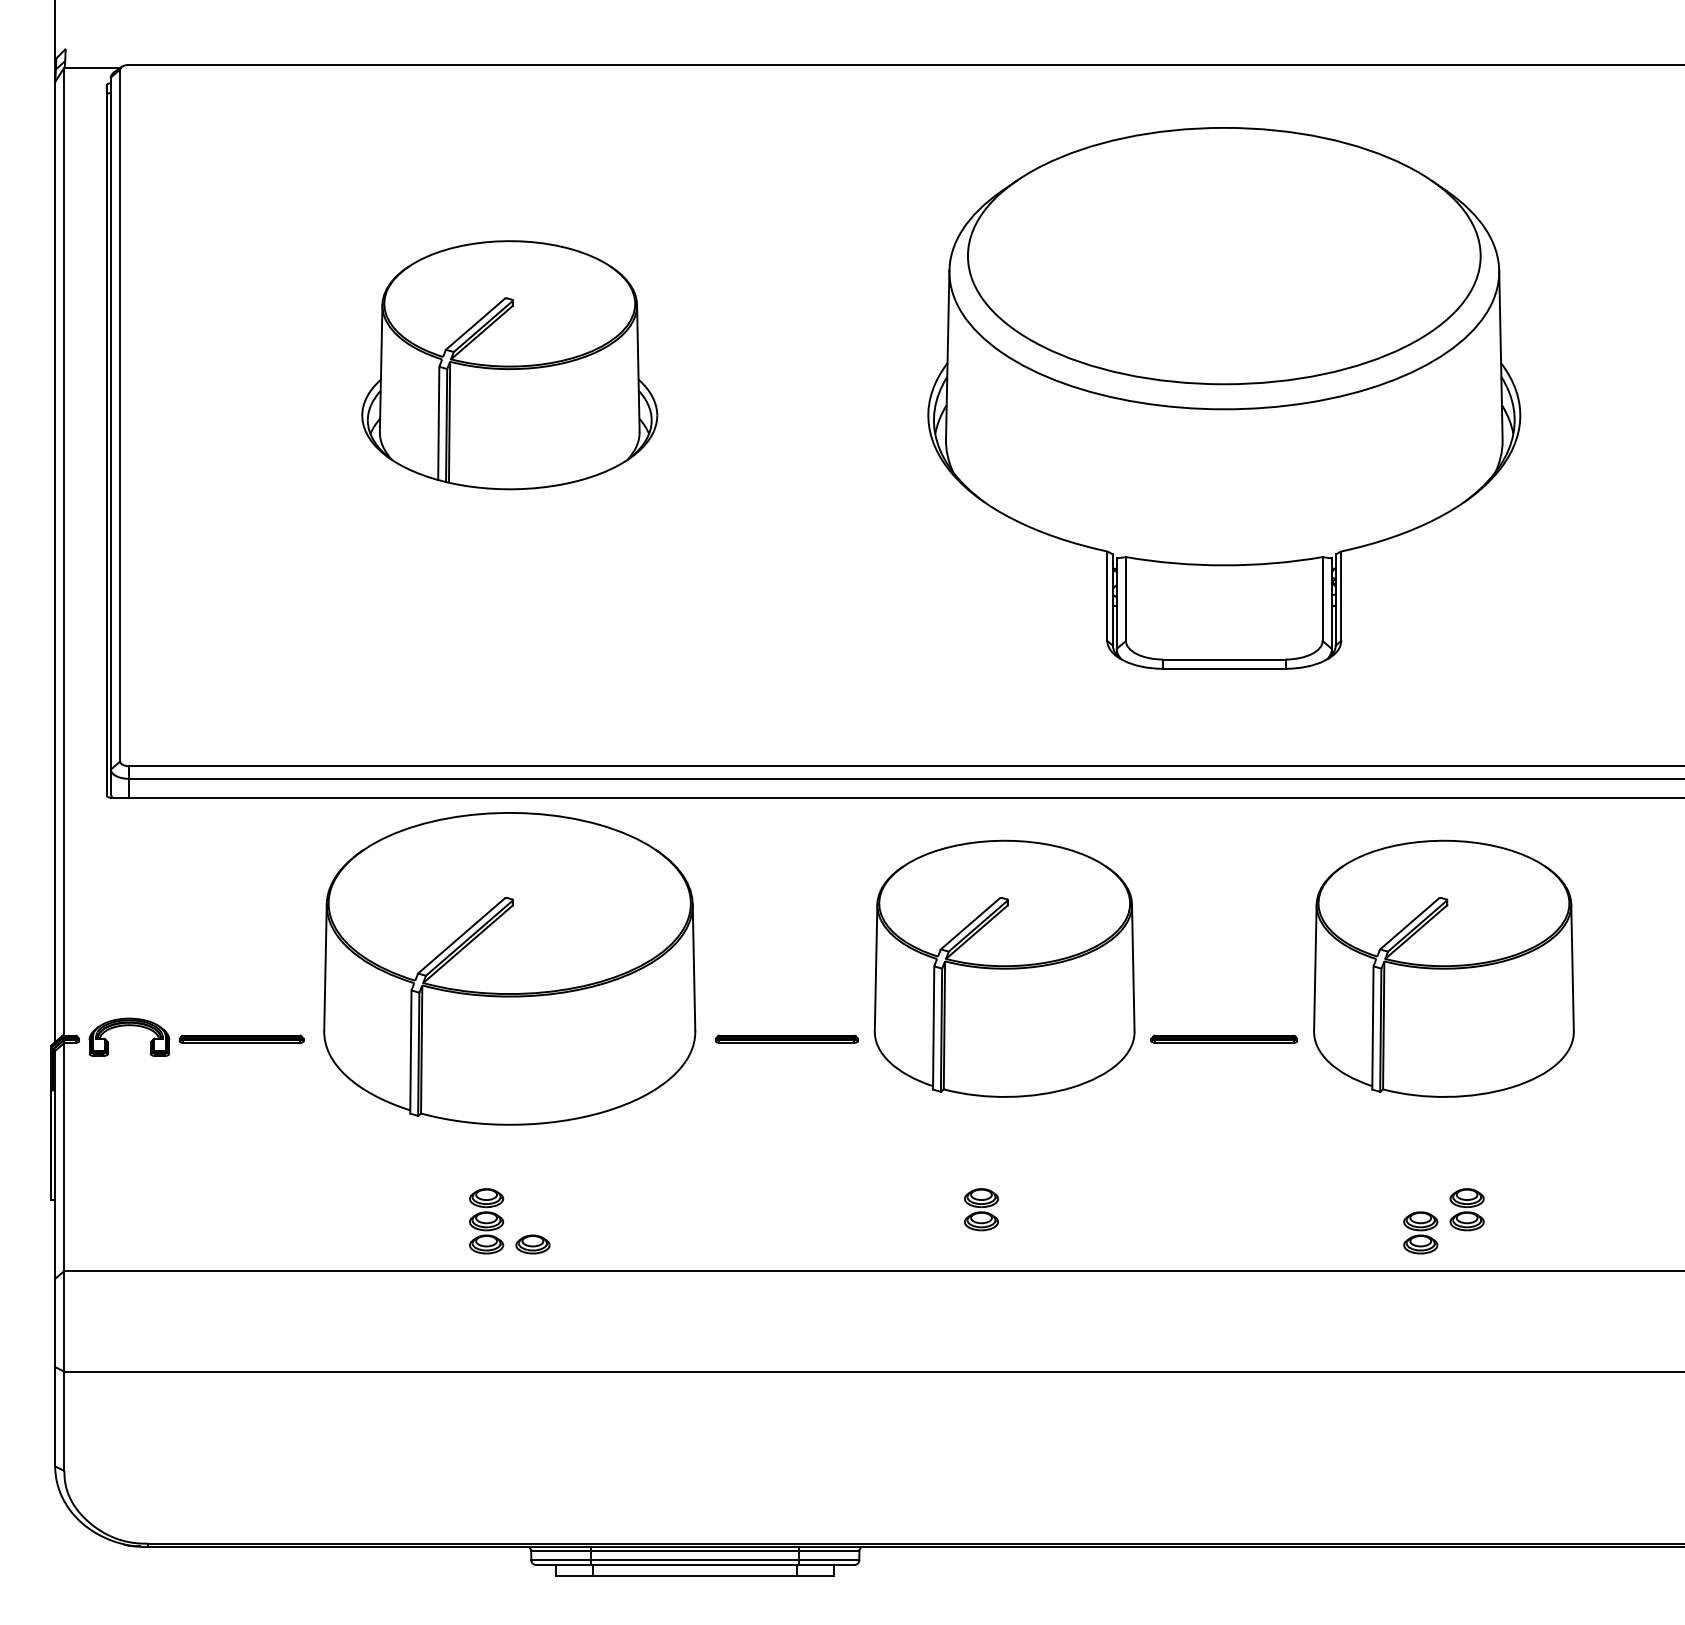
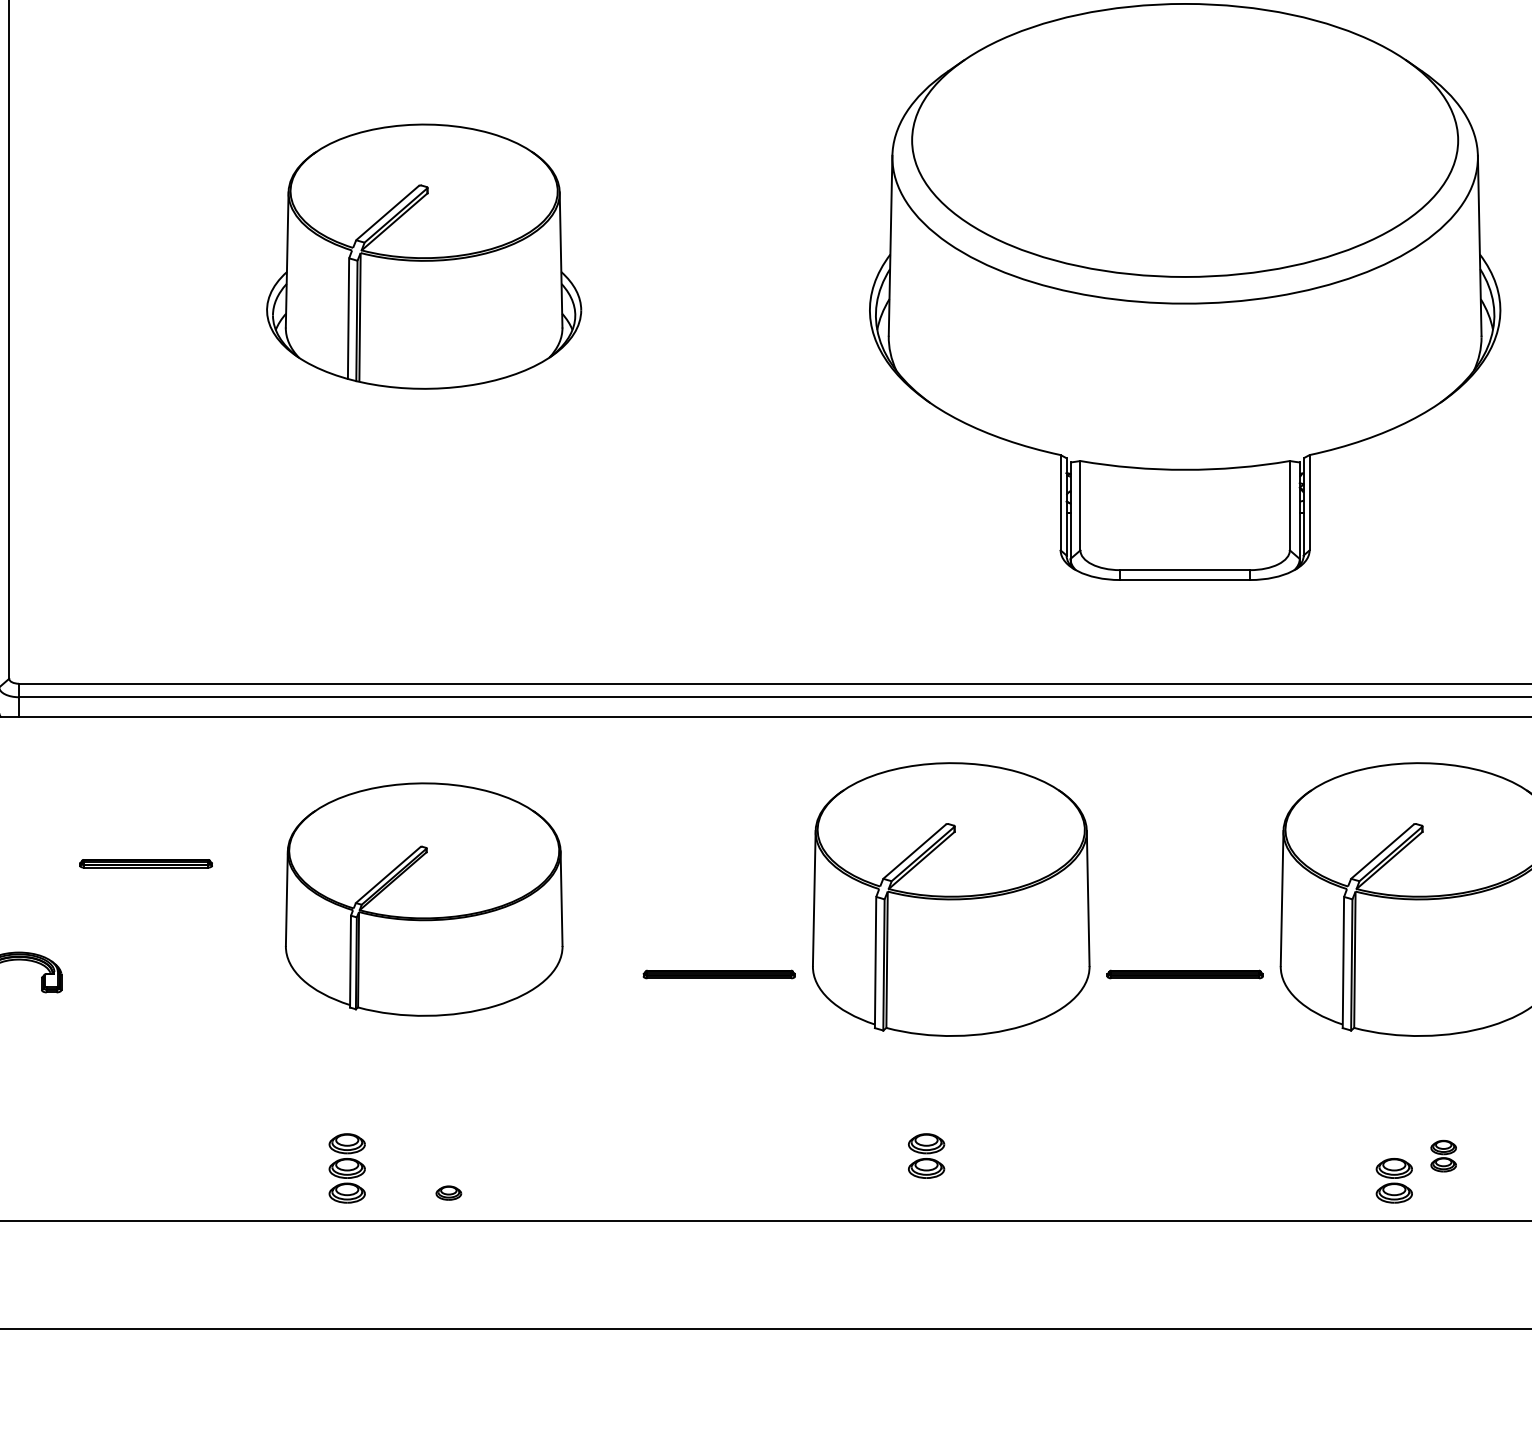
part: (509, 968) -> (423, 899), size x0.7
part: (241, 1038) -> (145, 862), moved
part: (1466, 1209) -> (1443, 1155), size x0.7
part: (486, 1221) -> (347, 1168), moved
part: (532, 1244) -> (448, 1193), size x0.7

